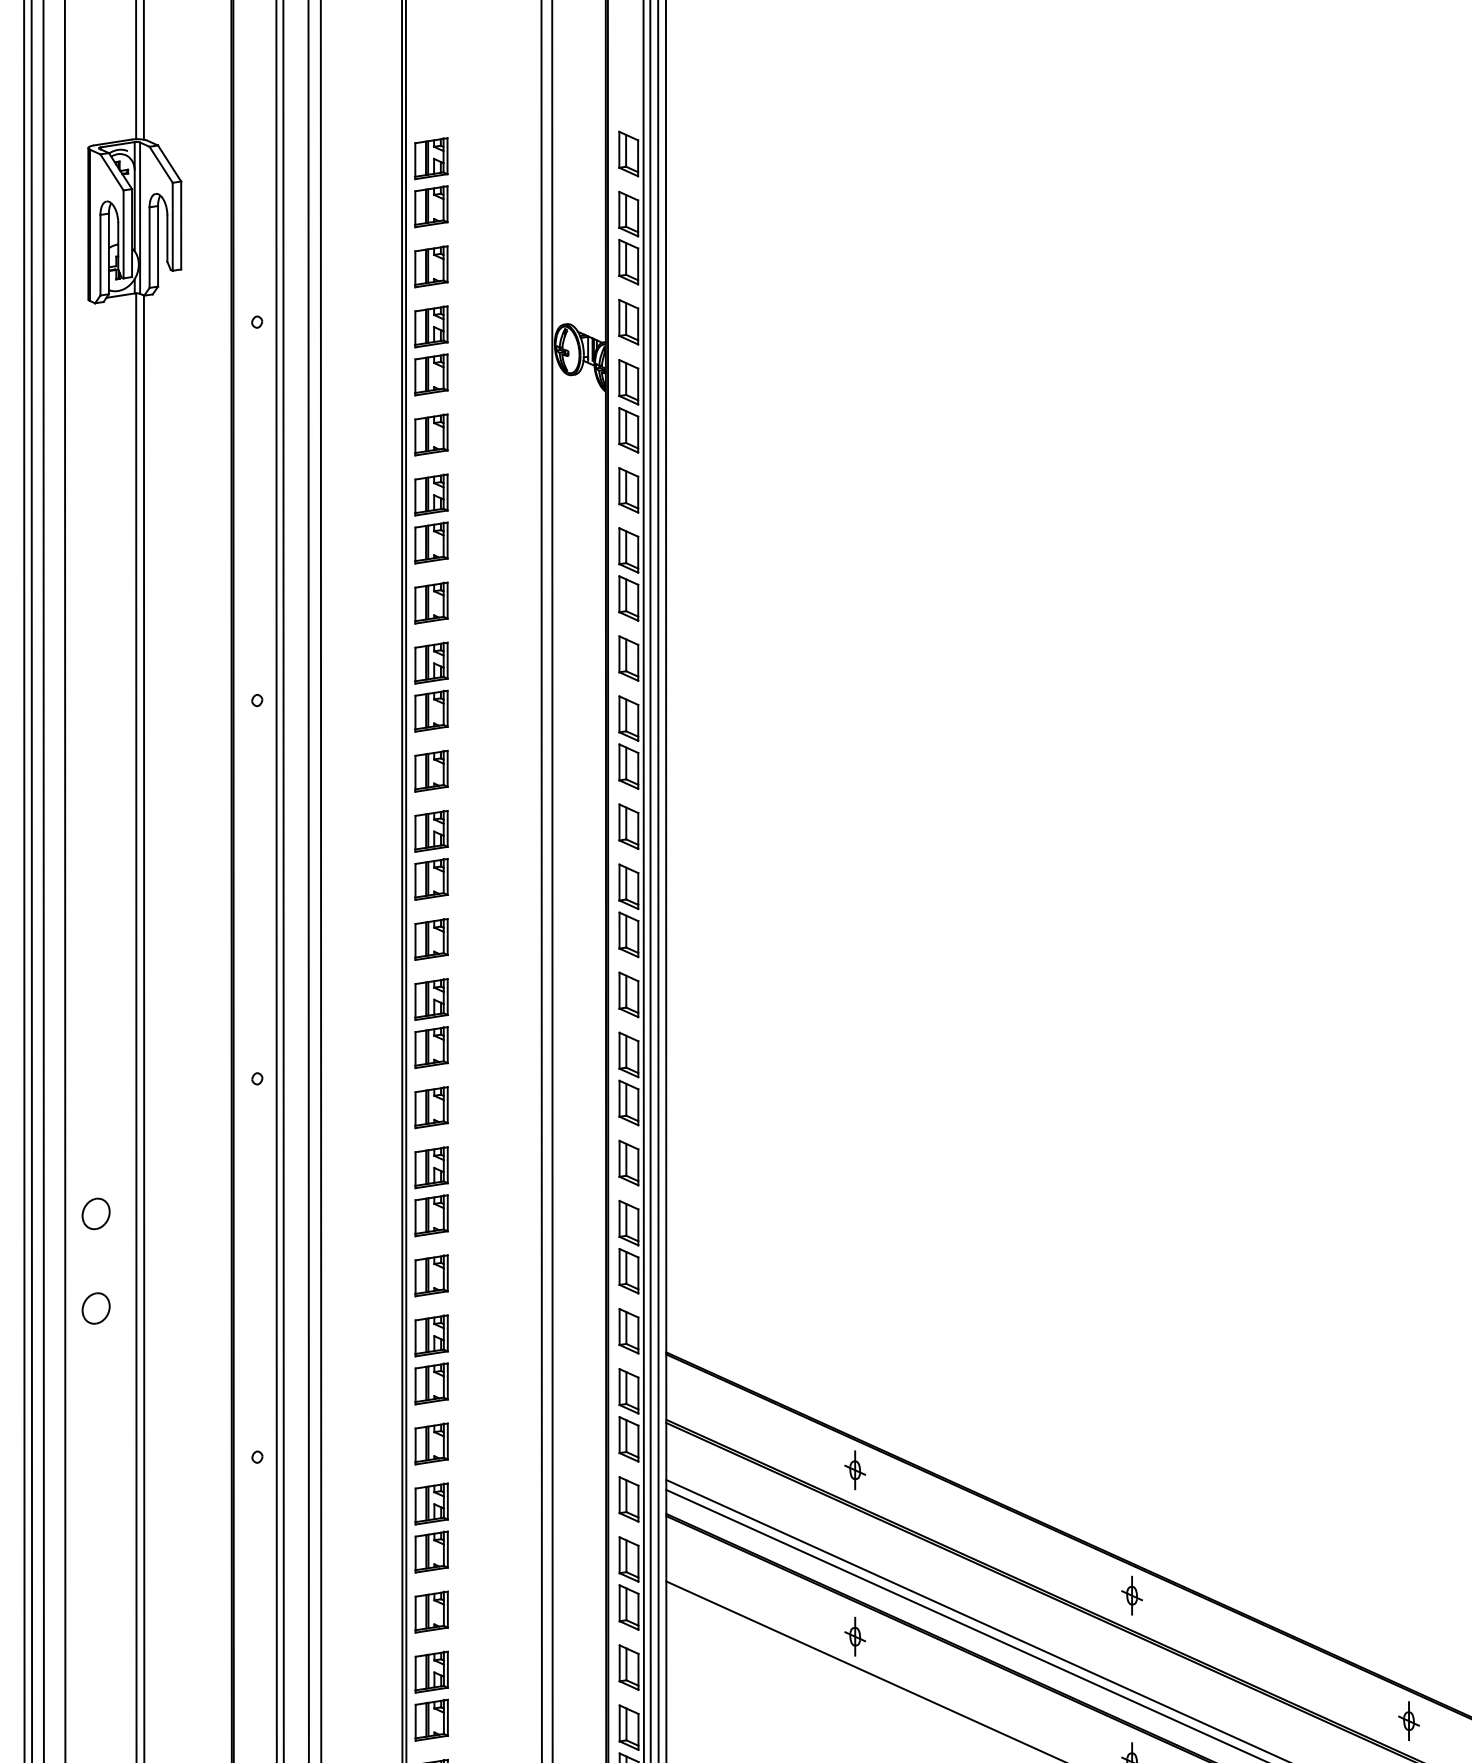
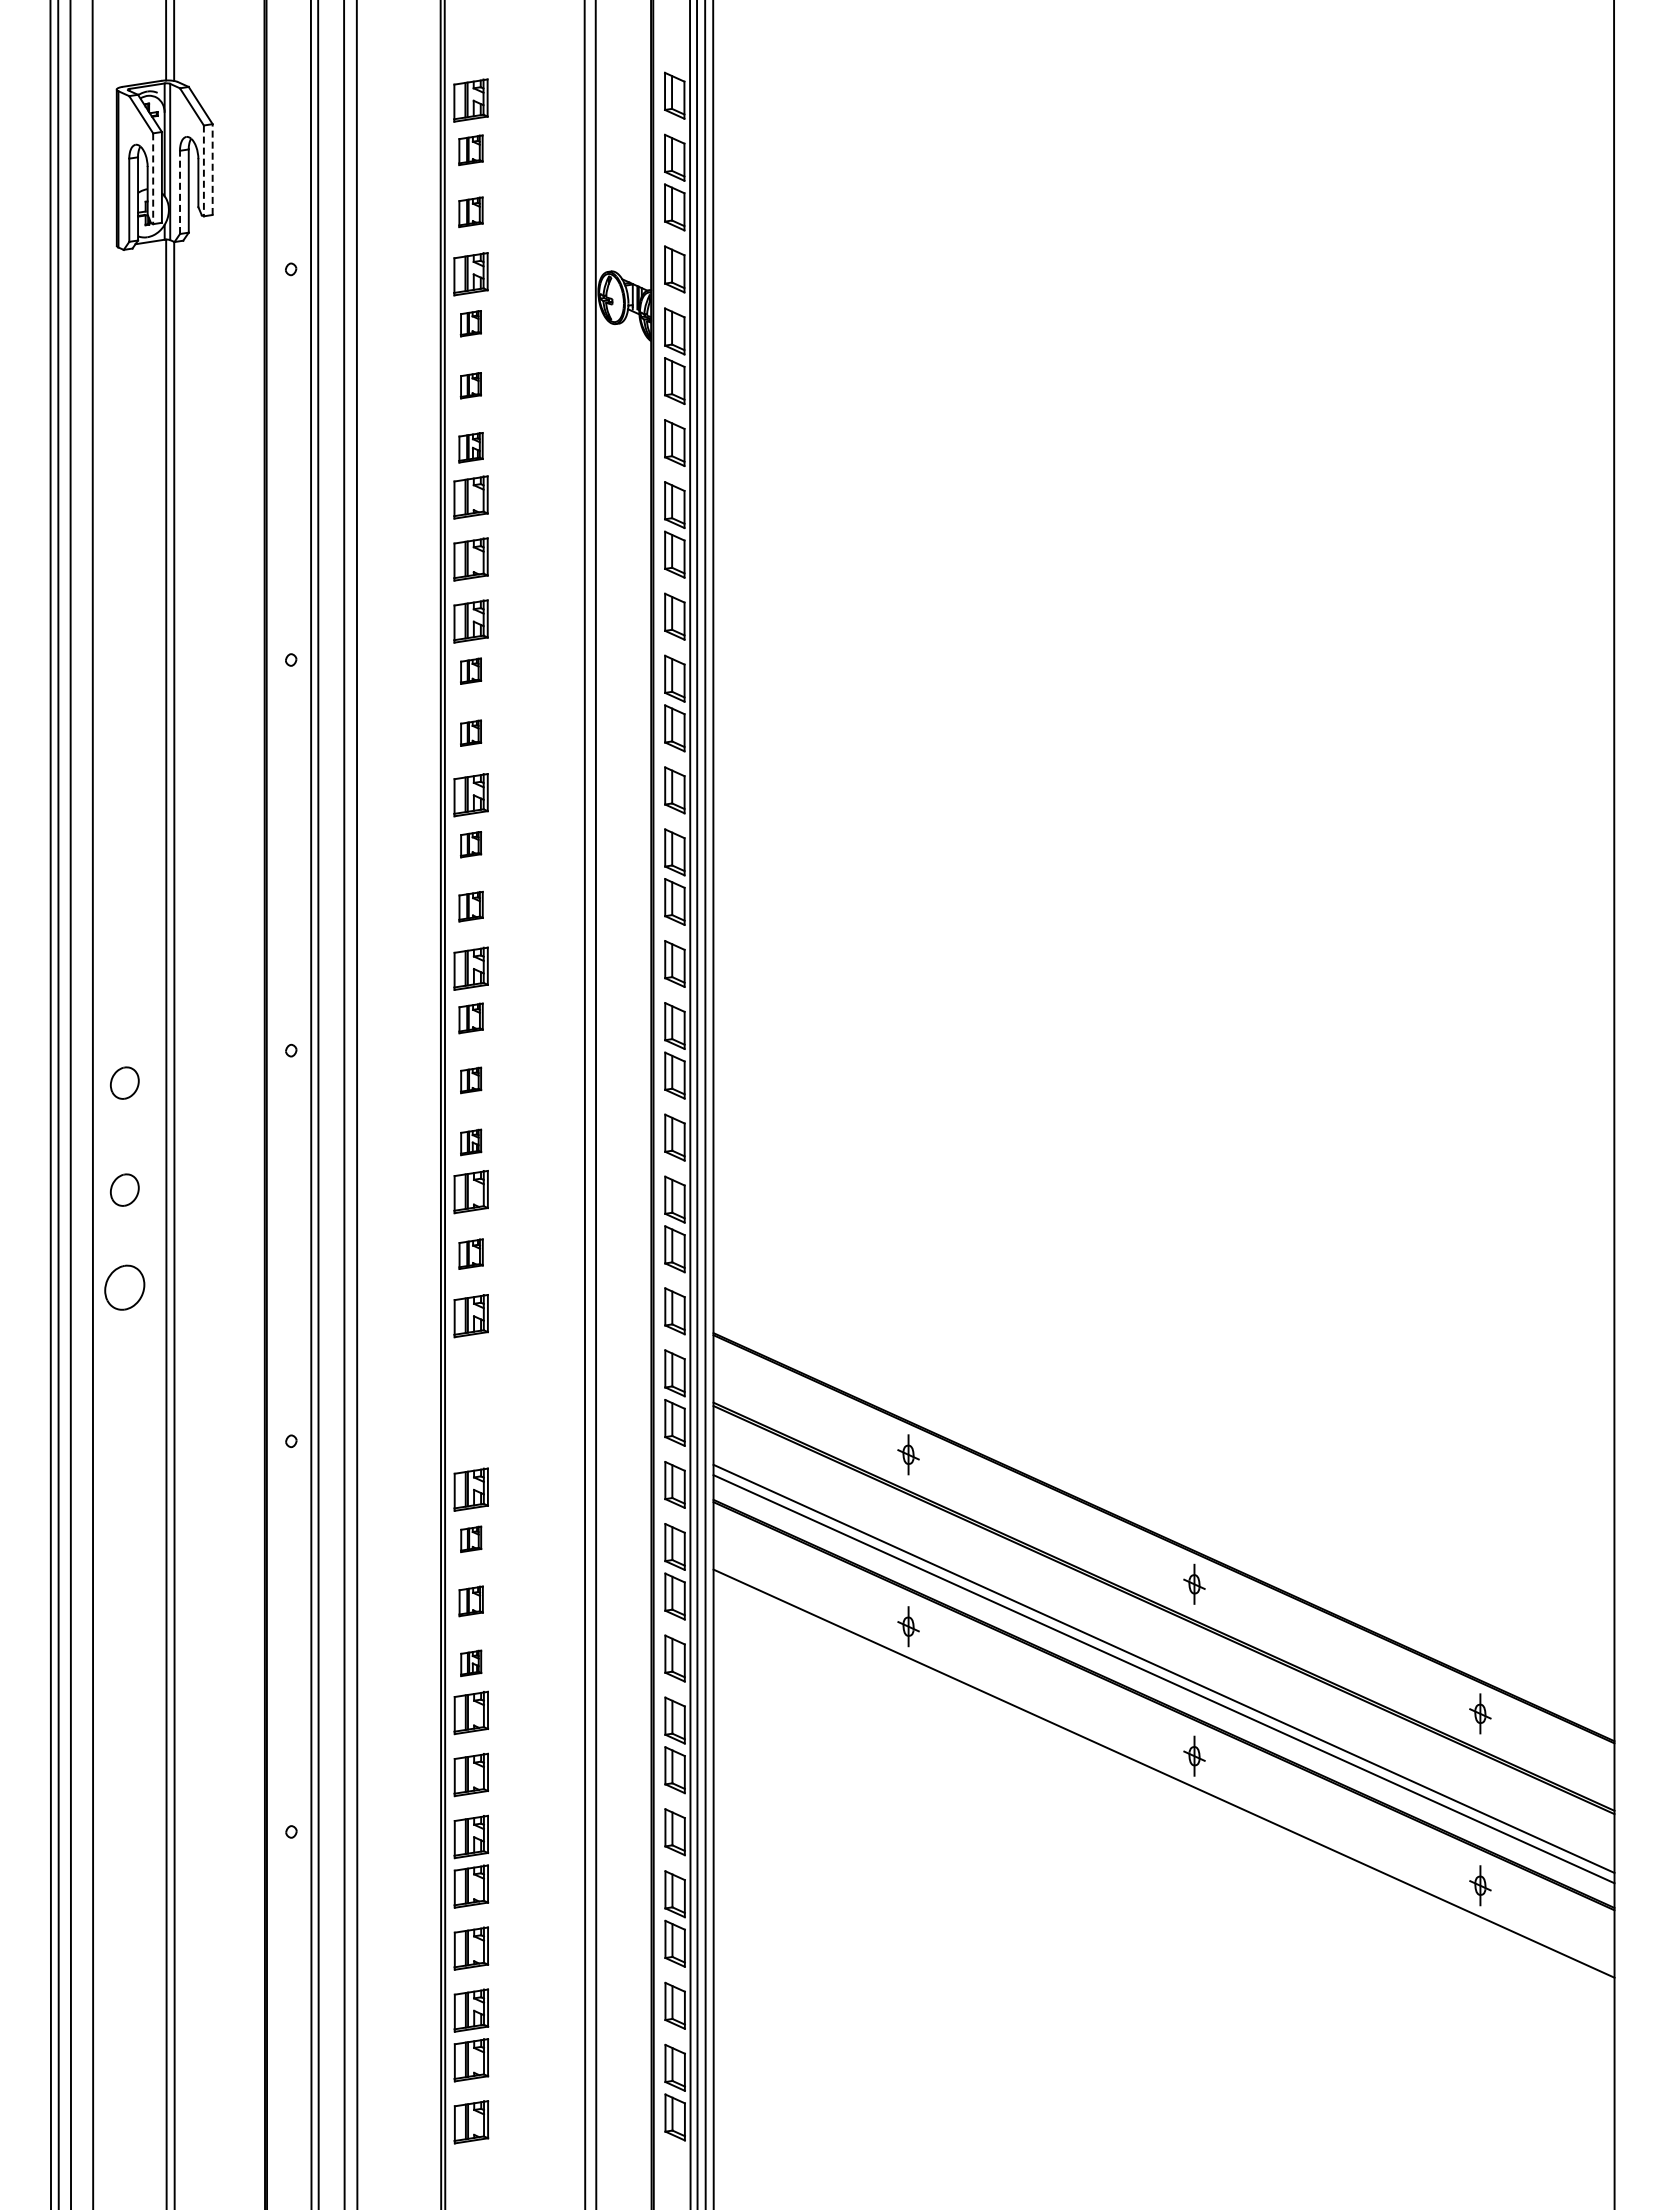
part: (430, 207) -> (470, 150), size x0.7
line: (181, 225) -> (212, 169), solid -> dashed
line: (172, 227) -> (203, 171), solid -> dashed
line: (123, 235) -> (153, 179), solid -> dashed
line: (150, 247) -> (180, 192), solid -> dashed
part: (430, 267) -> (470, 212), size x0.7
part: (430, 374) -> (470, 323), size x0.6
part: (430, 434) -> (470, 385), size x0.6
part: (430, 494) -> (470, 447), size x0.7
part: (430, 711) -> (470, 671), size x0.6
part: (430, 771) -> (470, 733), size x0.6
part: (430, 879) -> (470, 844), size x0.6
part: (430, 939) -> (470, 906), size x0.7
part: (430, 1047) -> (470, 1018), size x0.7
part: (430, 1107) -> (470, 1080), size x0.6
part: (95, 1109) -> (124, 1082), added
part: (430, 1167) -> (470, 1142), size x0.6
part: (430, 1276) -> (470, 1254), size x0.7
part: (95, 1308) -> (124, 1287), size x1.4
part: (430, 1383) -> (470, 1365), removed
part: (430, 1443) -> (470, 1427), removed
part: (430, 1552) -> (470, 1539), size x0.6
part: (430, 1612) -> (470, 1601), size x0.7
part: (430, 1672) -> (470, 1663), size x0.6

